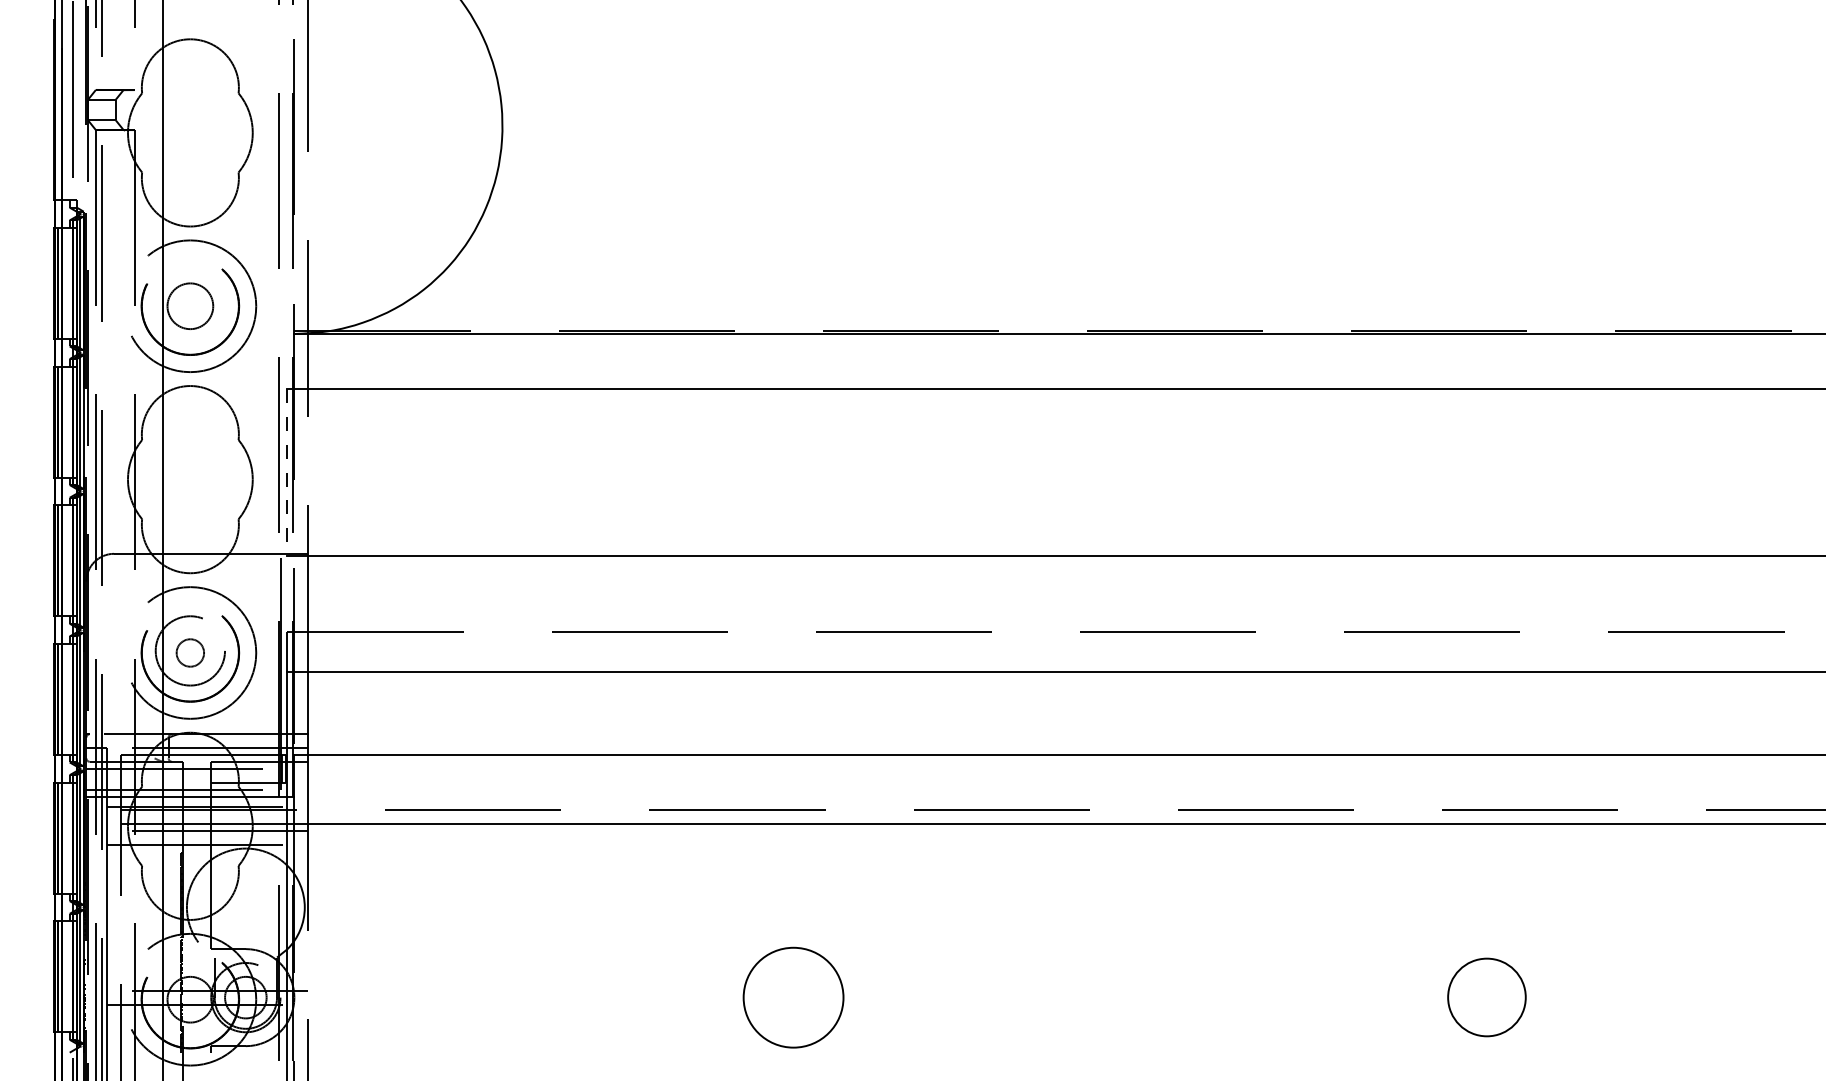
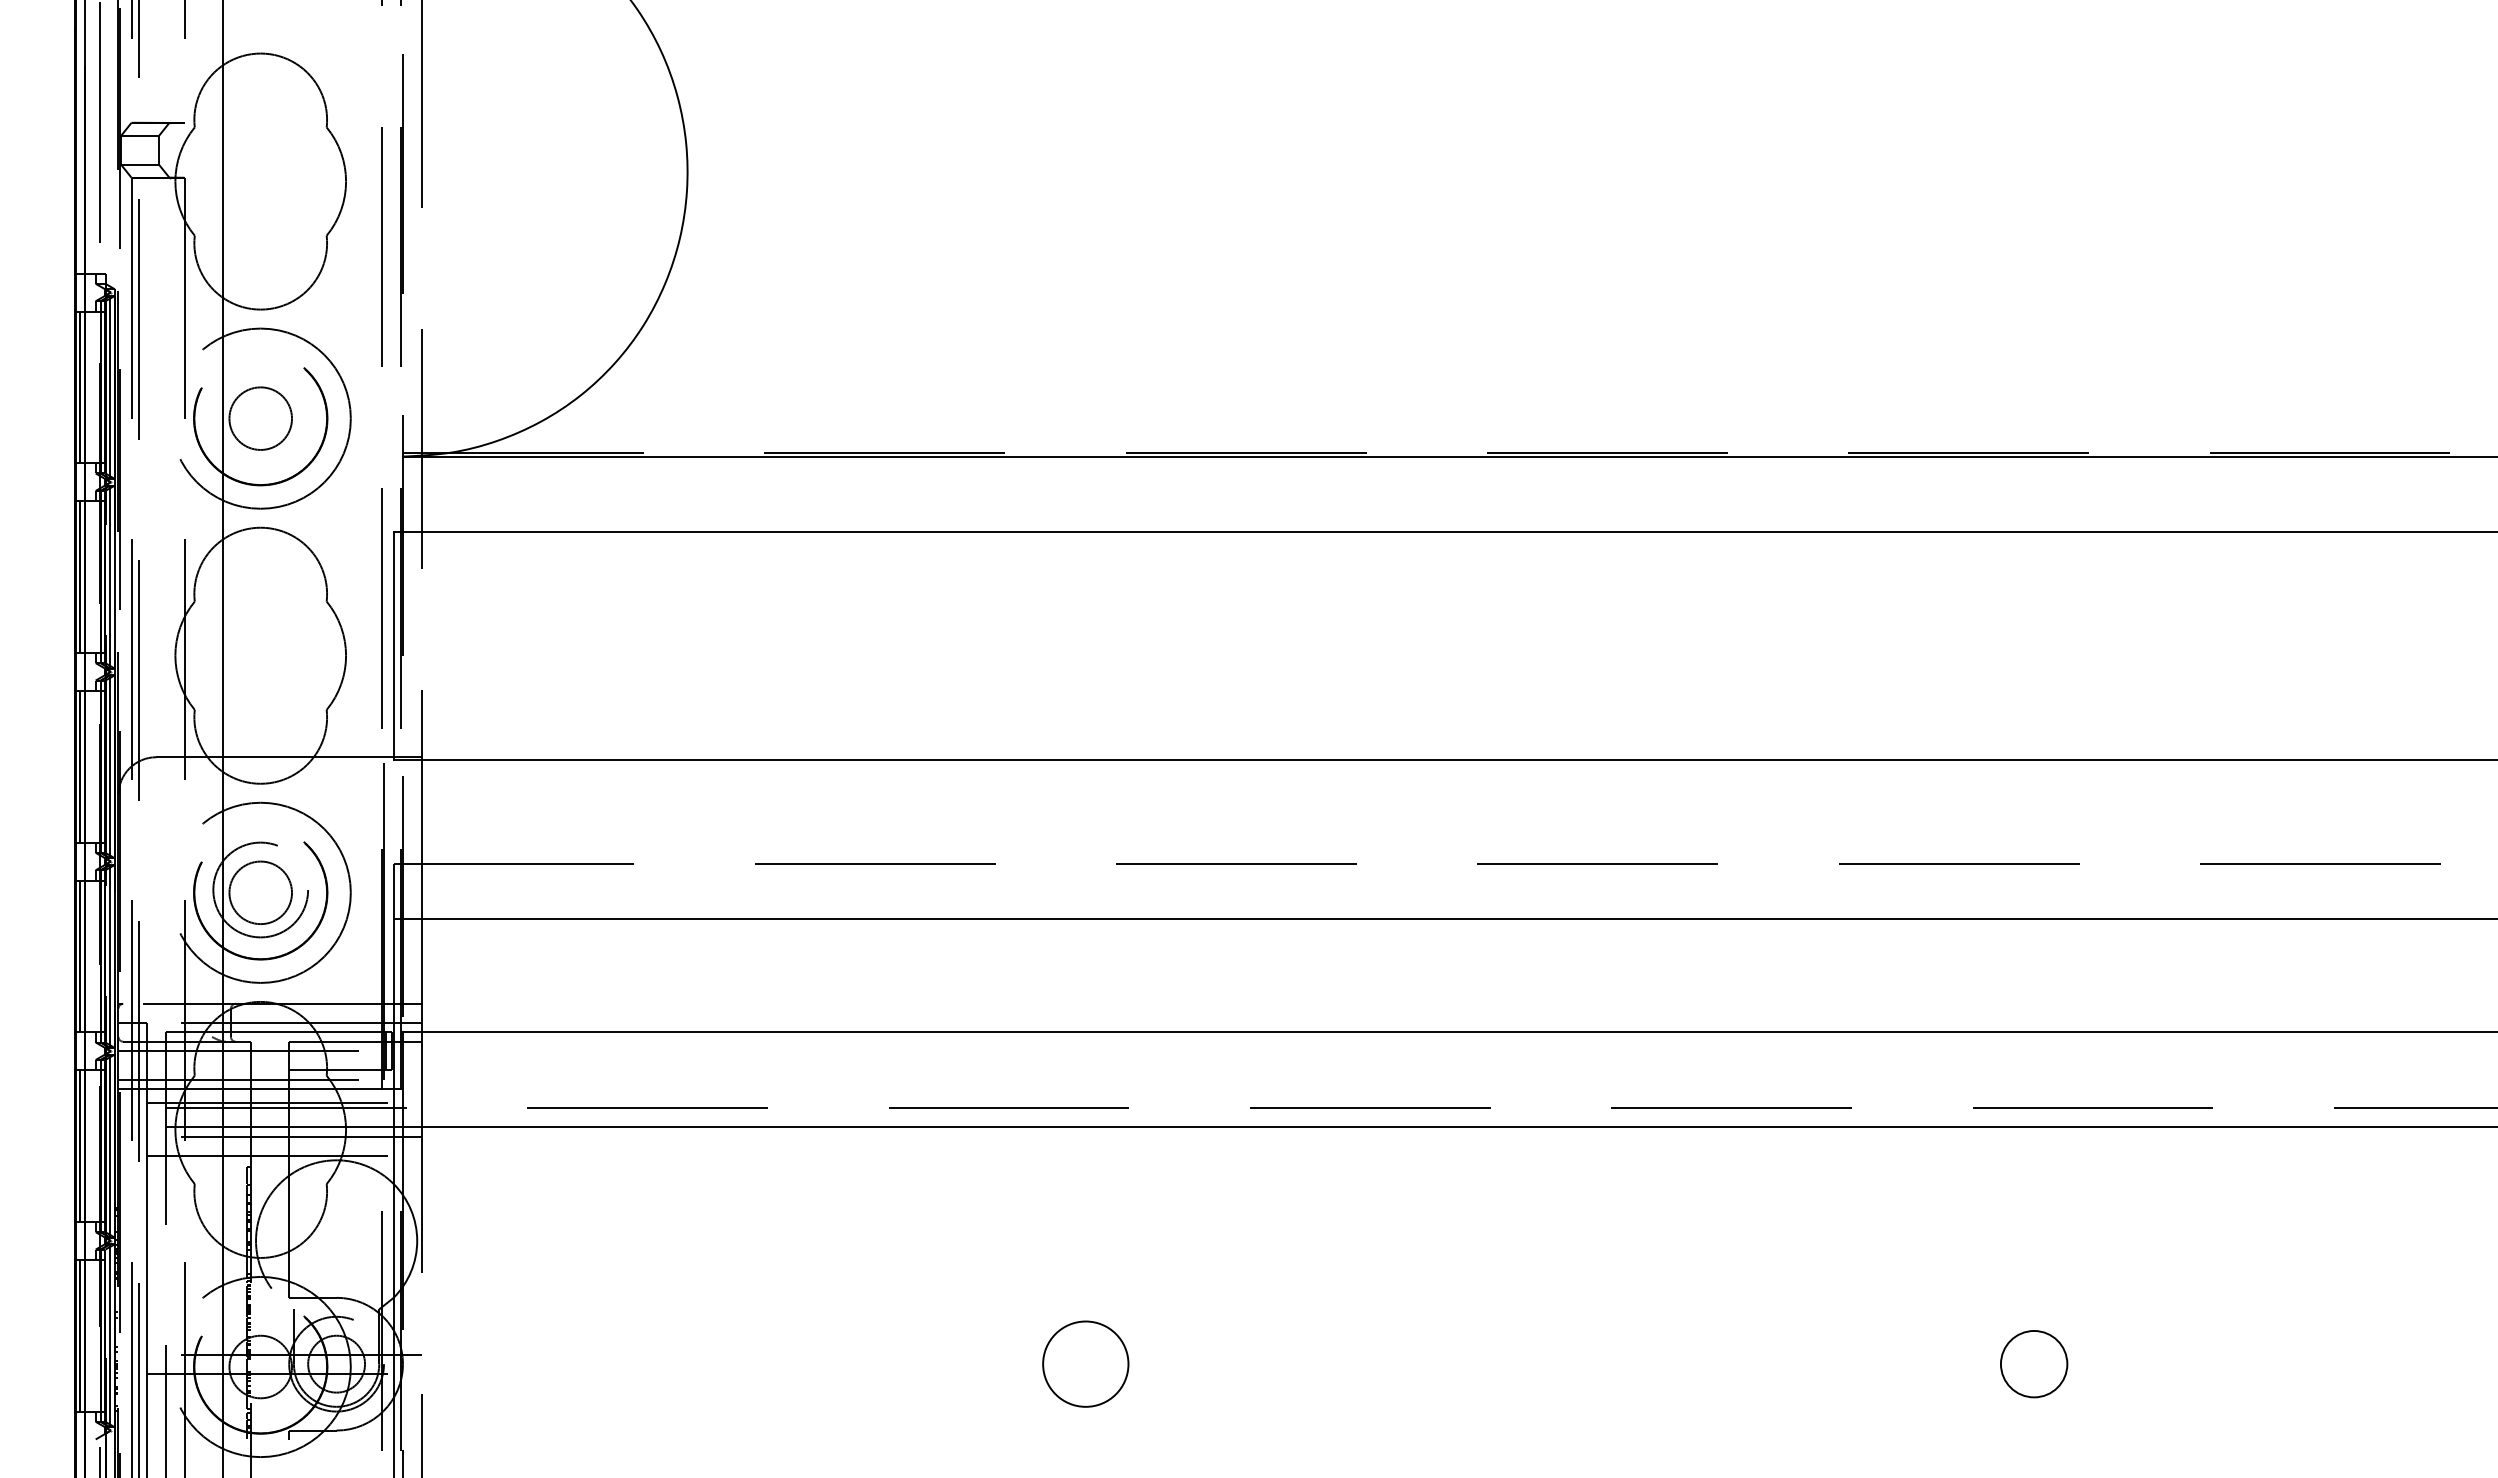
line: (287, 472) -> (393, 646), dashed -> solid
circle: (190, 652) -> (260, 892), size x1.67
circle: (793, 997) -> (1085, 1363), size x0.62
circle: (1487, 997) -> (2034, 1364), size x0.62

